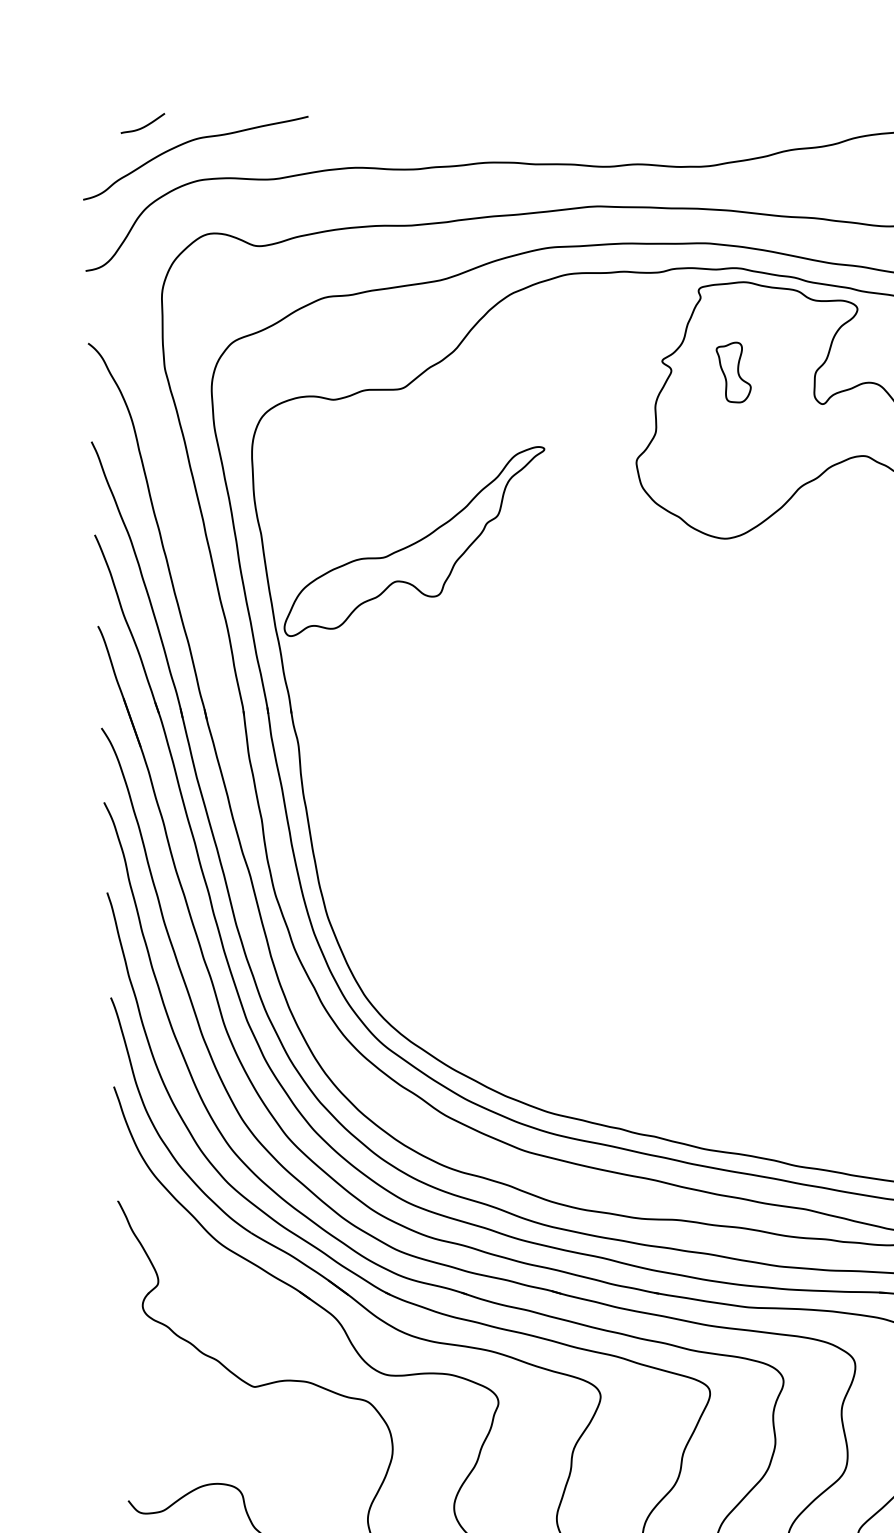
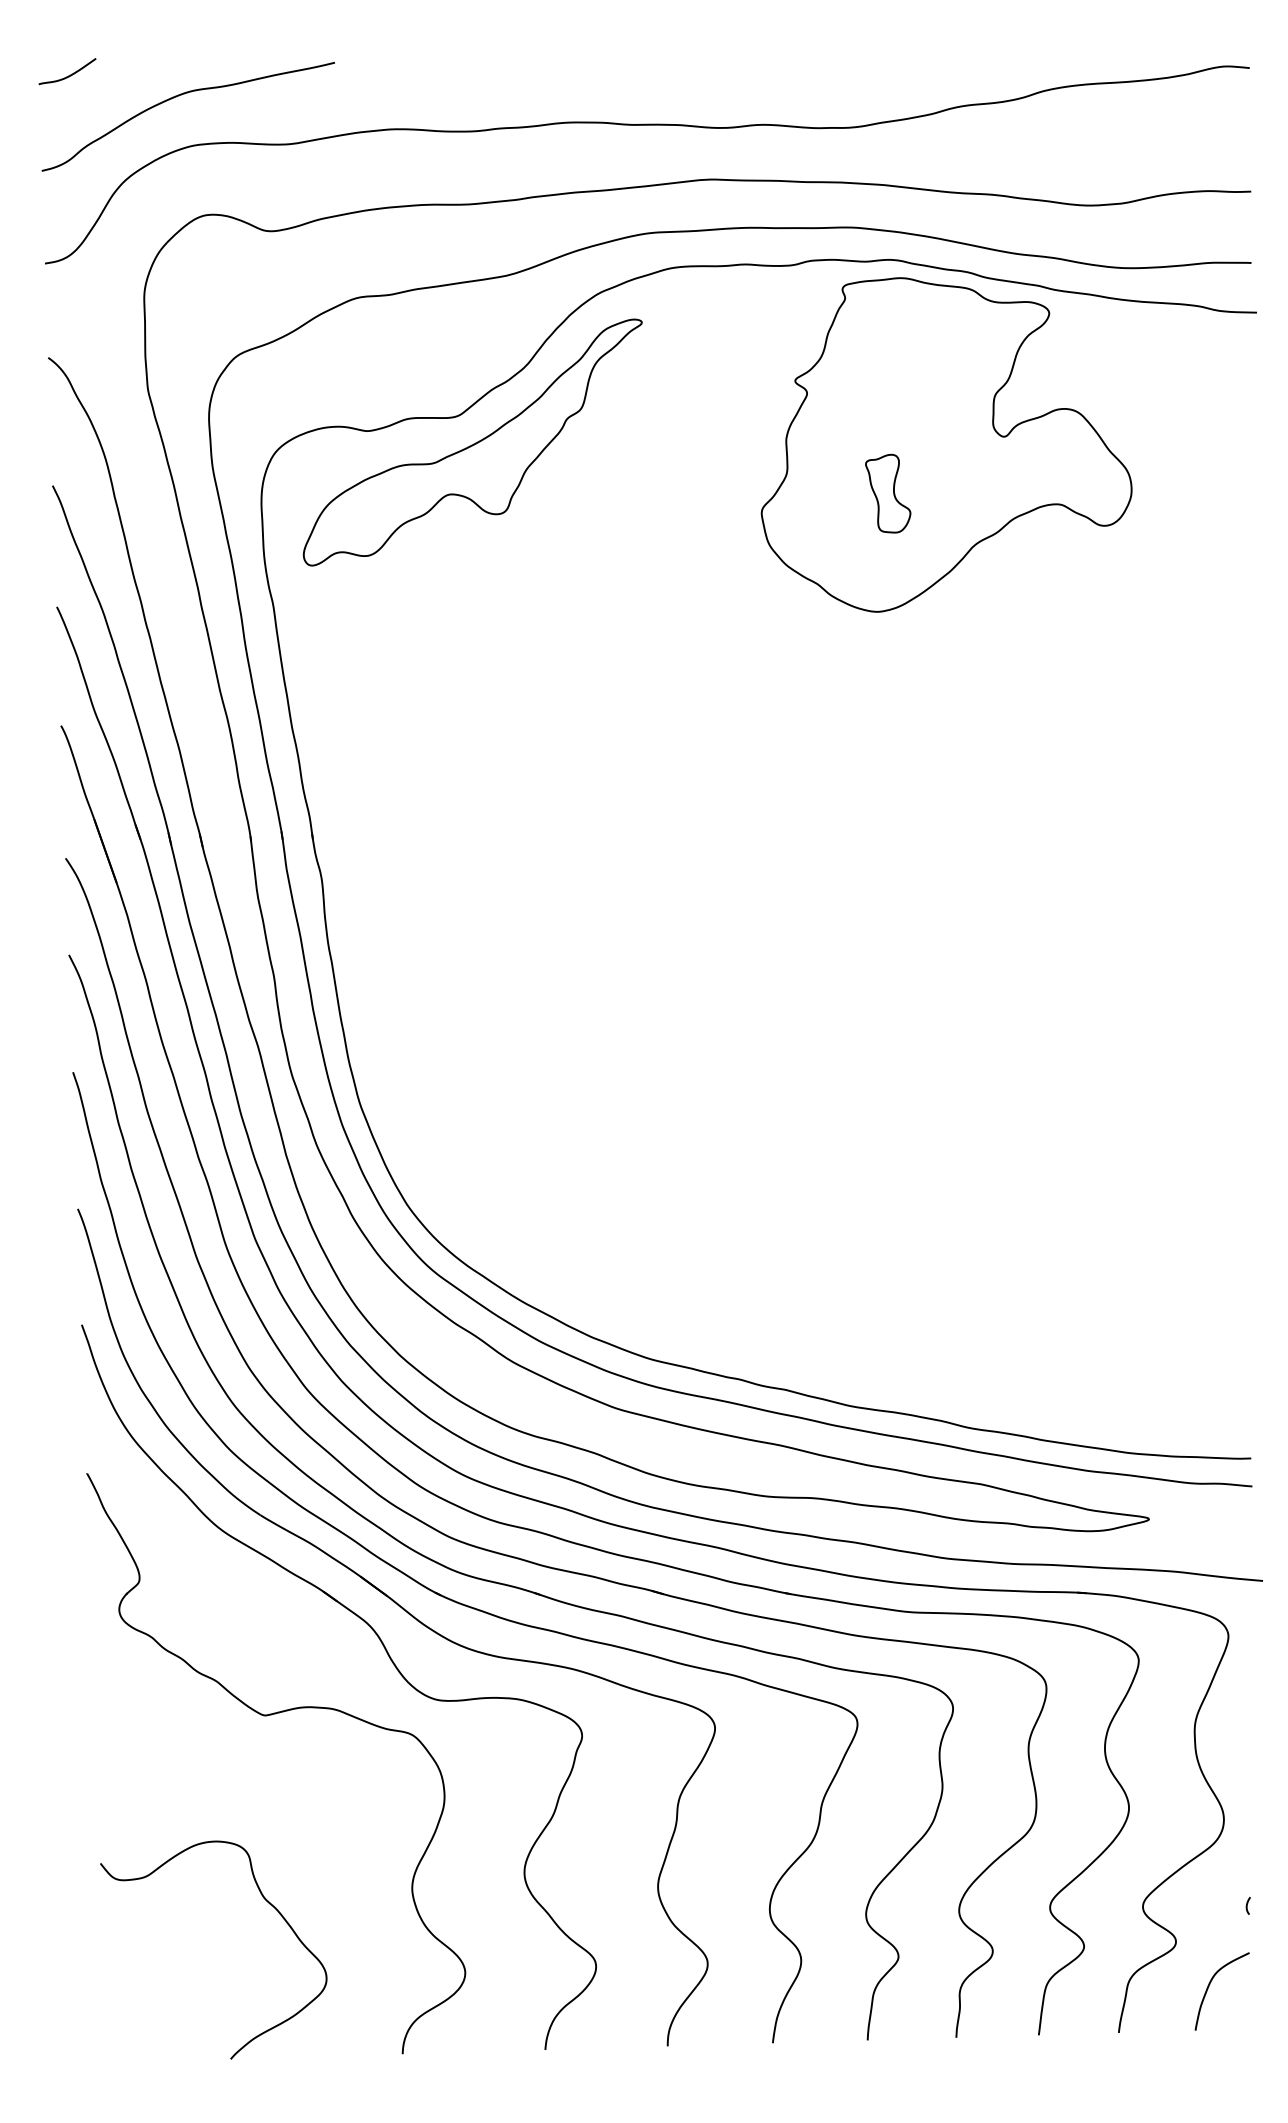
curve: (143, 126) -> (68, 75), moved
part: (733, 372) -> (888, 493), moved
part: (414, 541) -> (472, 442), moved

